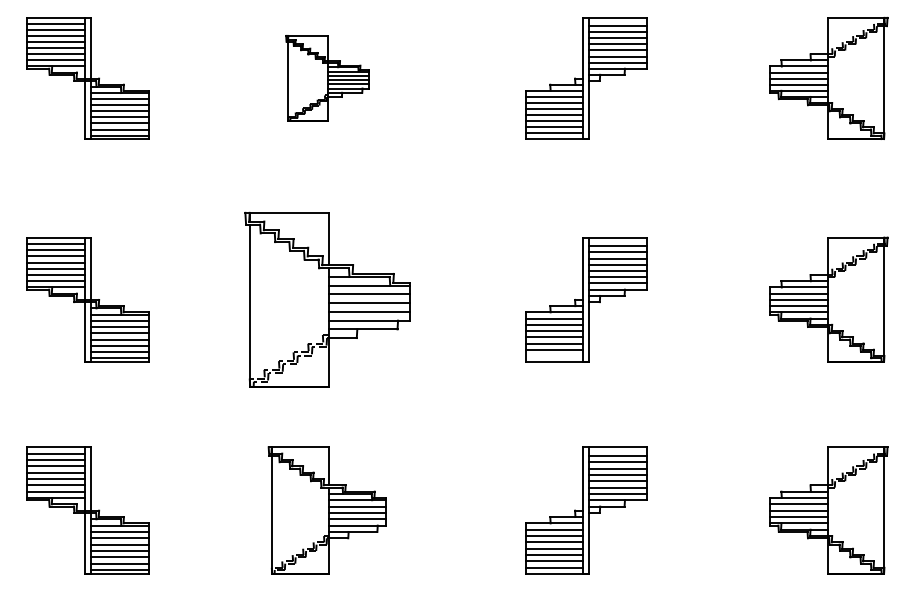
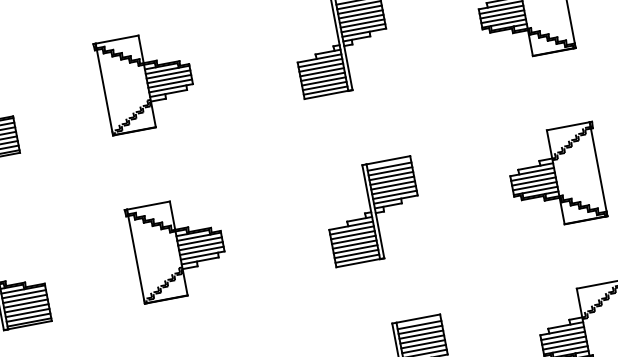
part: (326, 77) -> (145, 80), size x1.43
part: (326, 299) -> (177, 248), size x0.71
line: (554, 355) -> (357, 258), added

